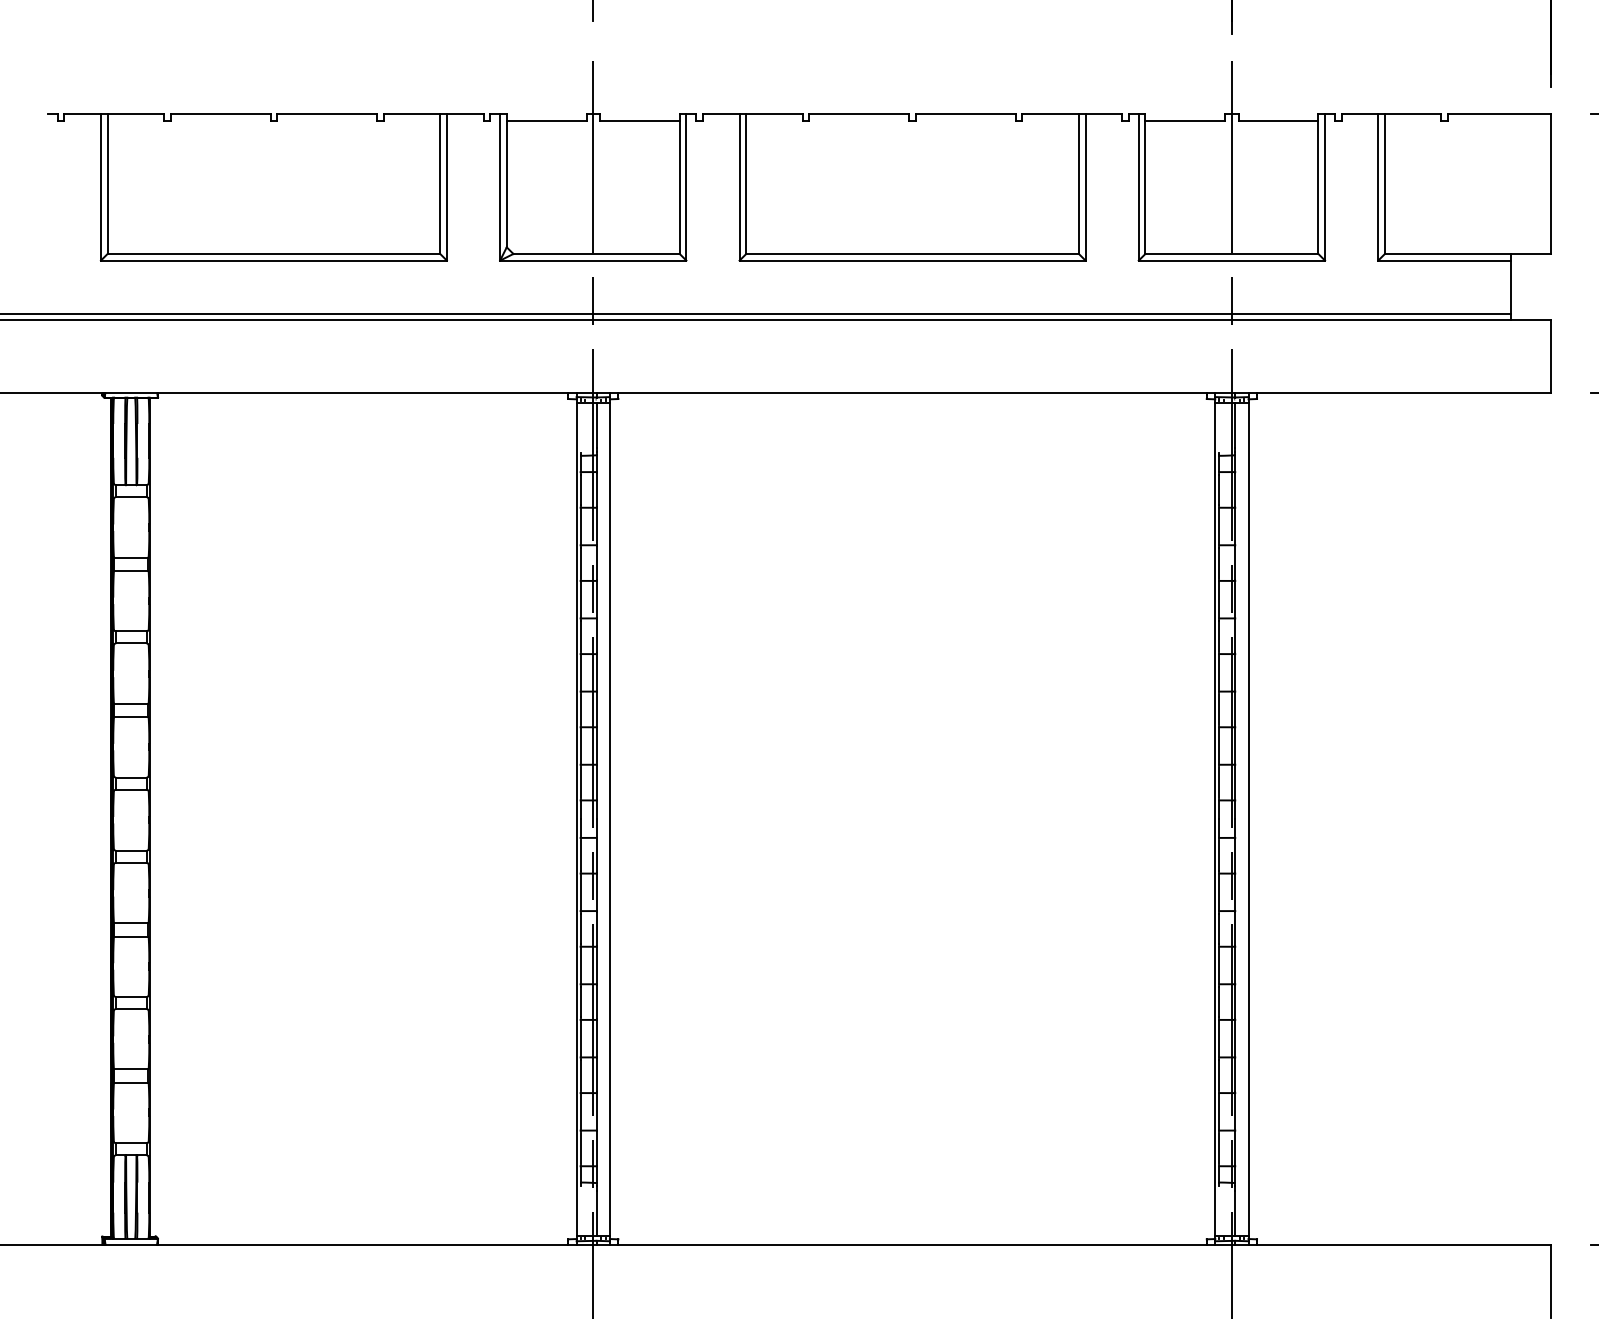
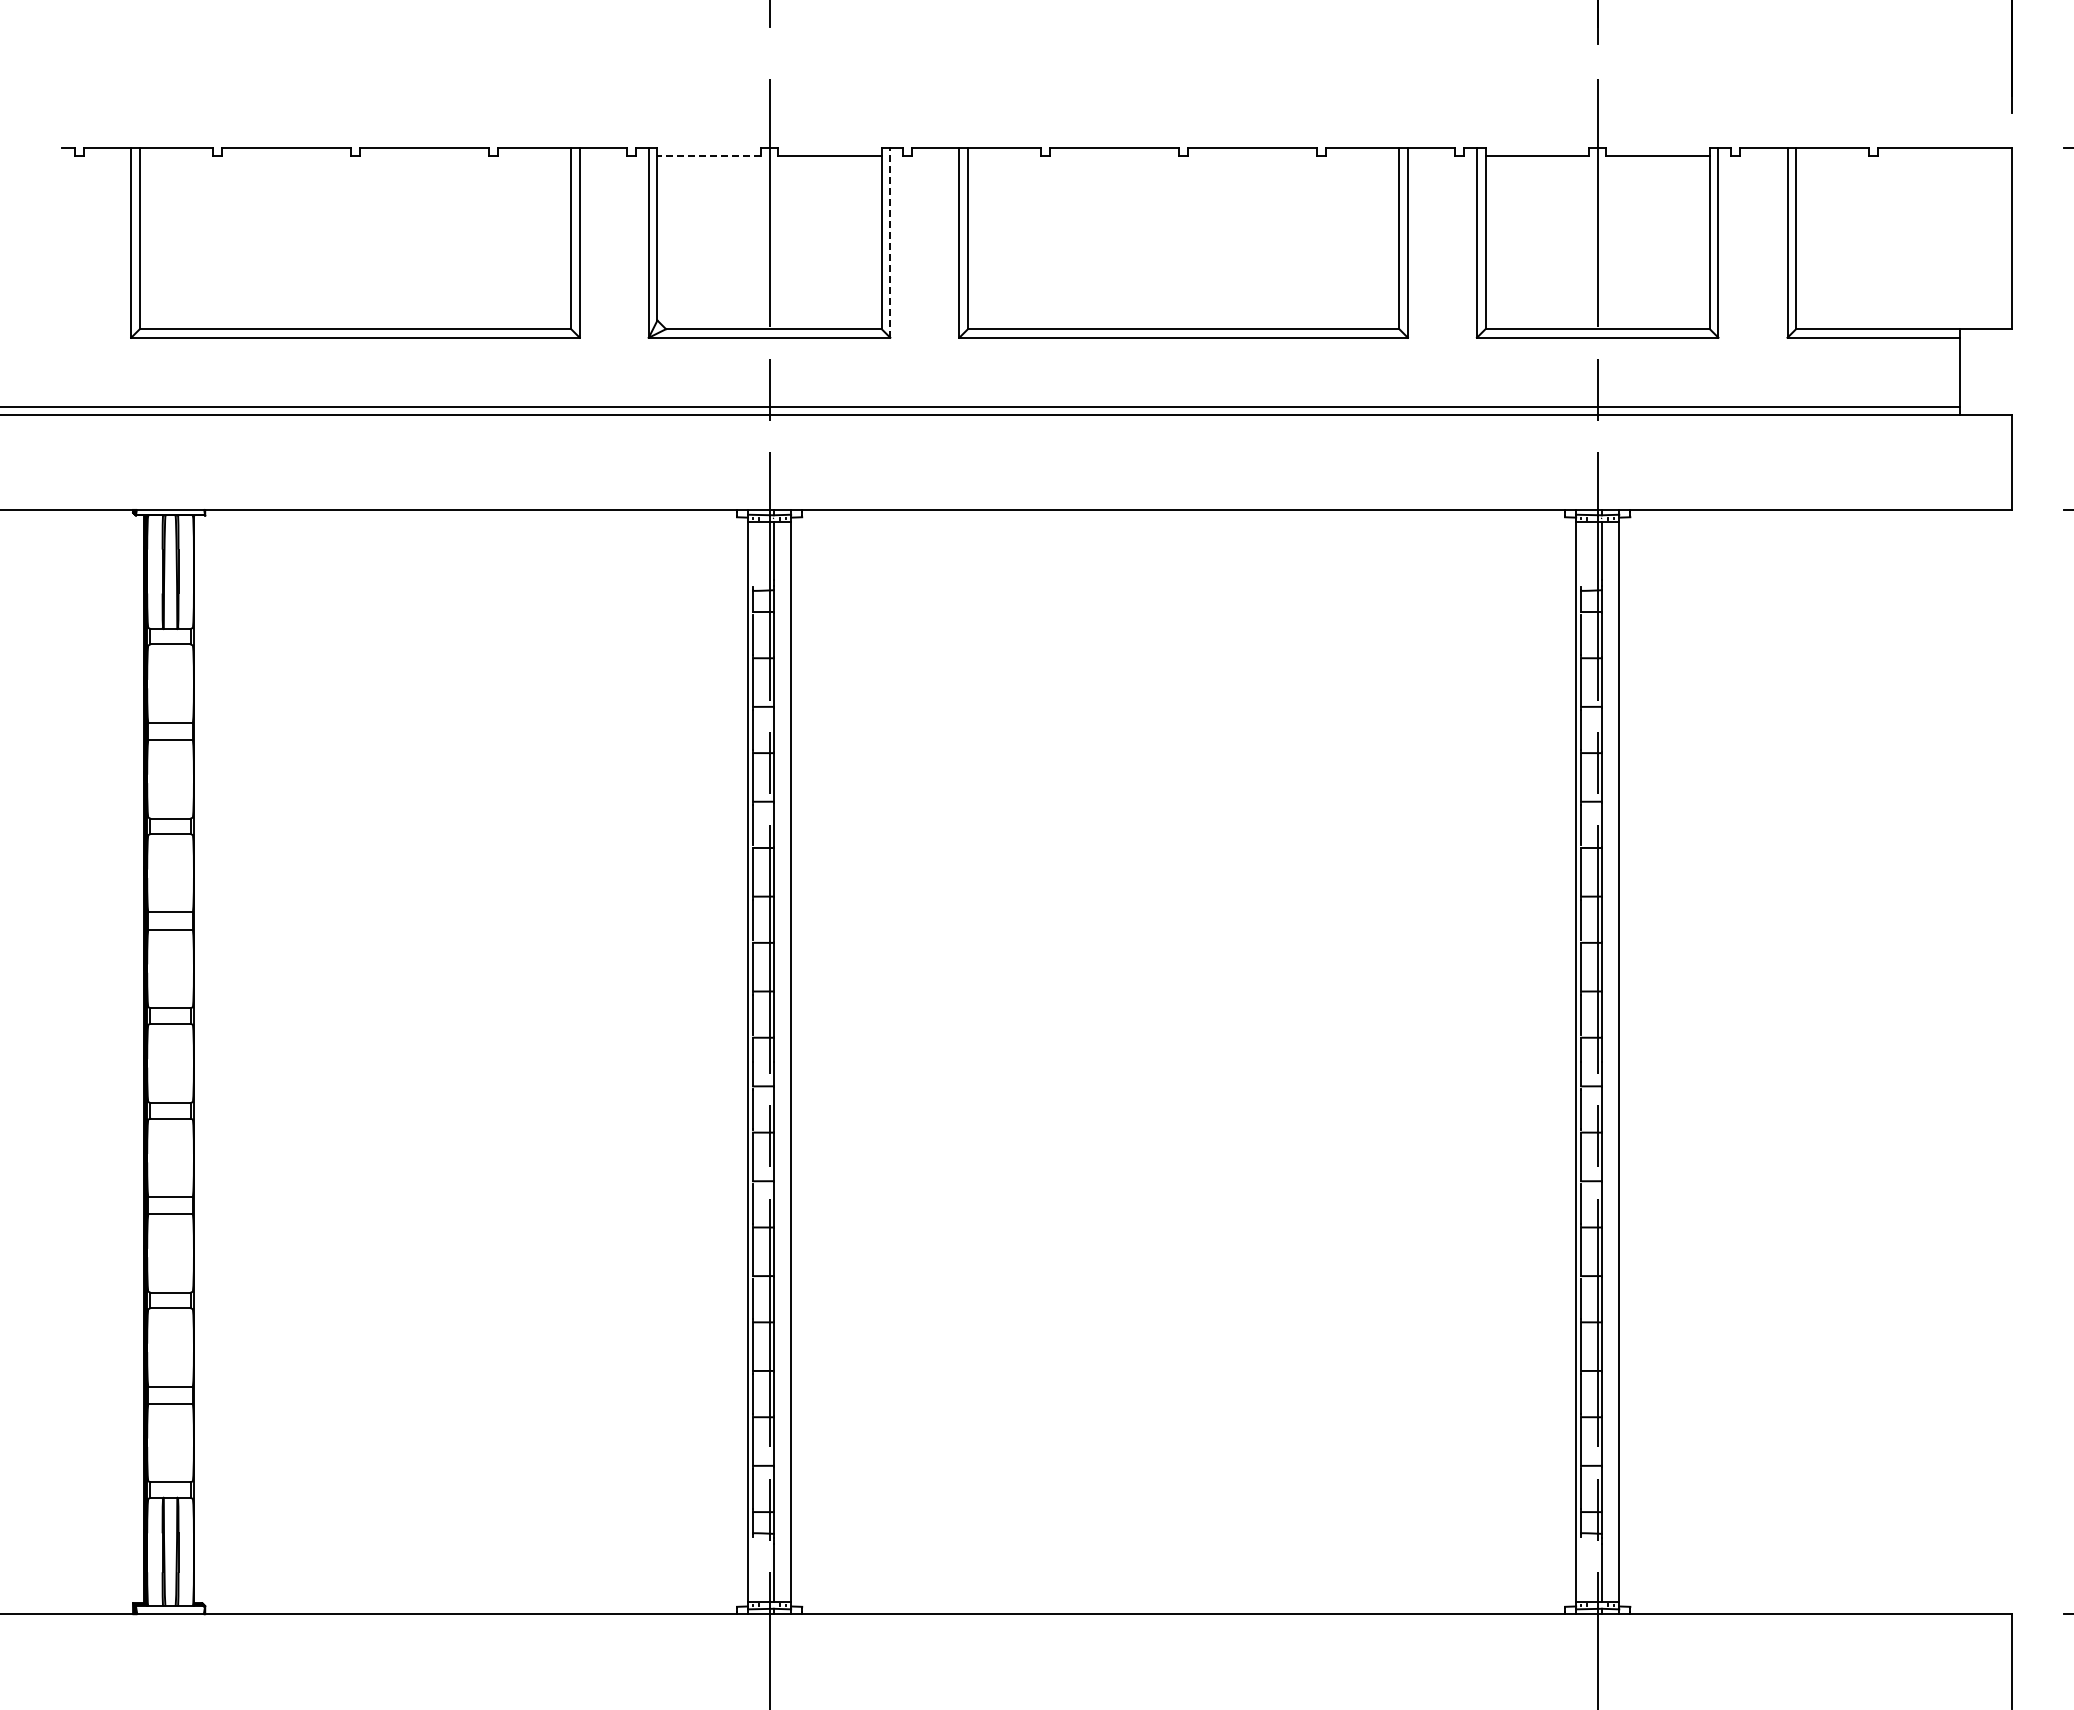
line: (546, 120) -> (709, 156), solid -> dashed
line: (686, 187) -> (890, 242), solid -> dashed

